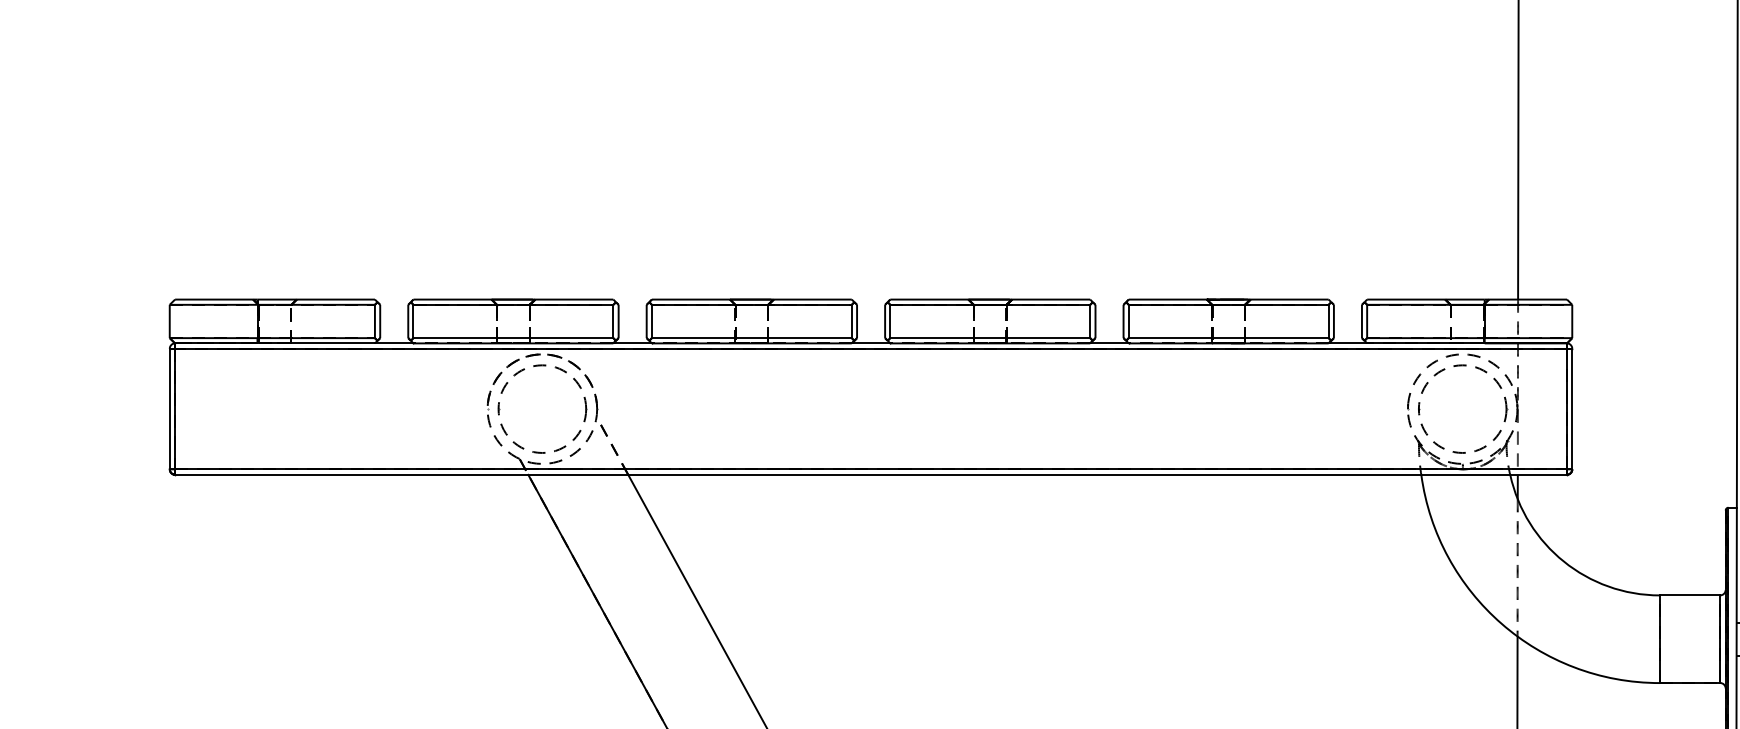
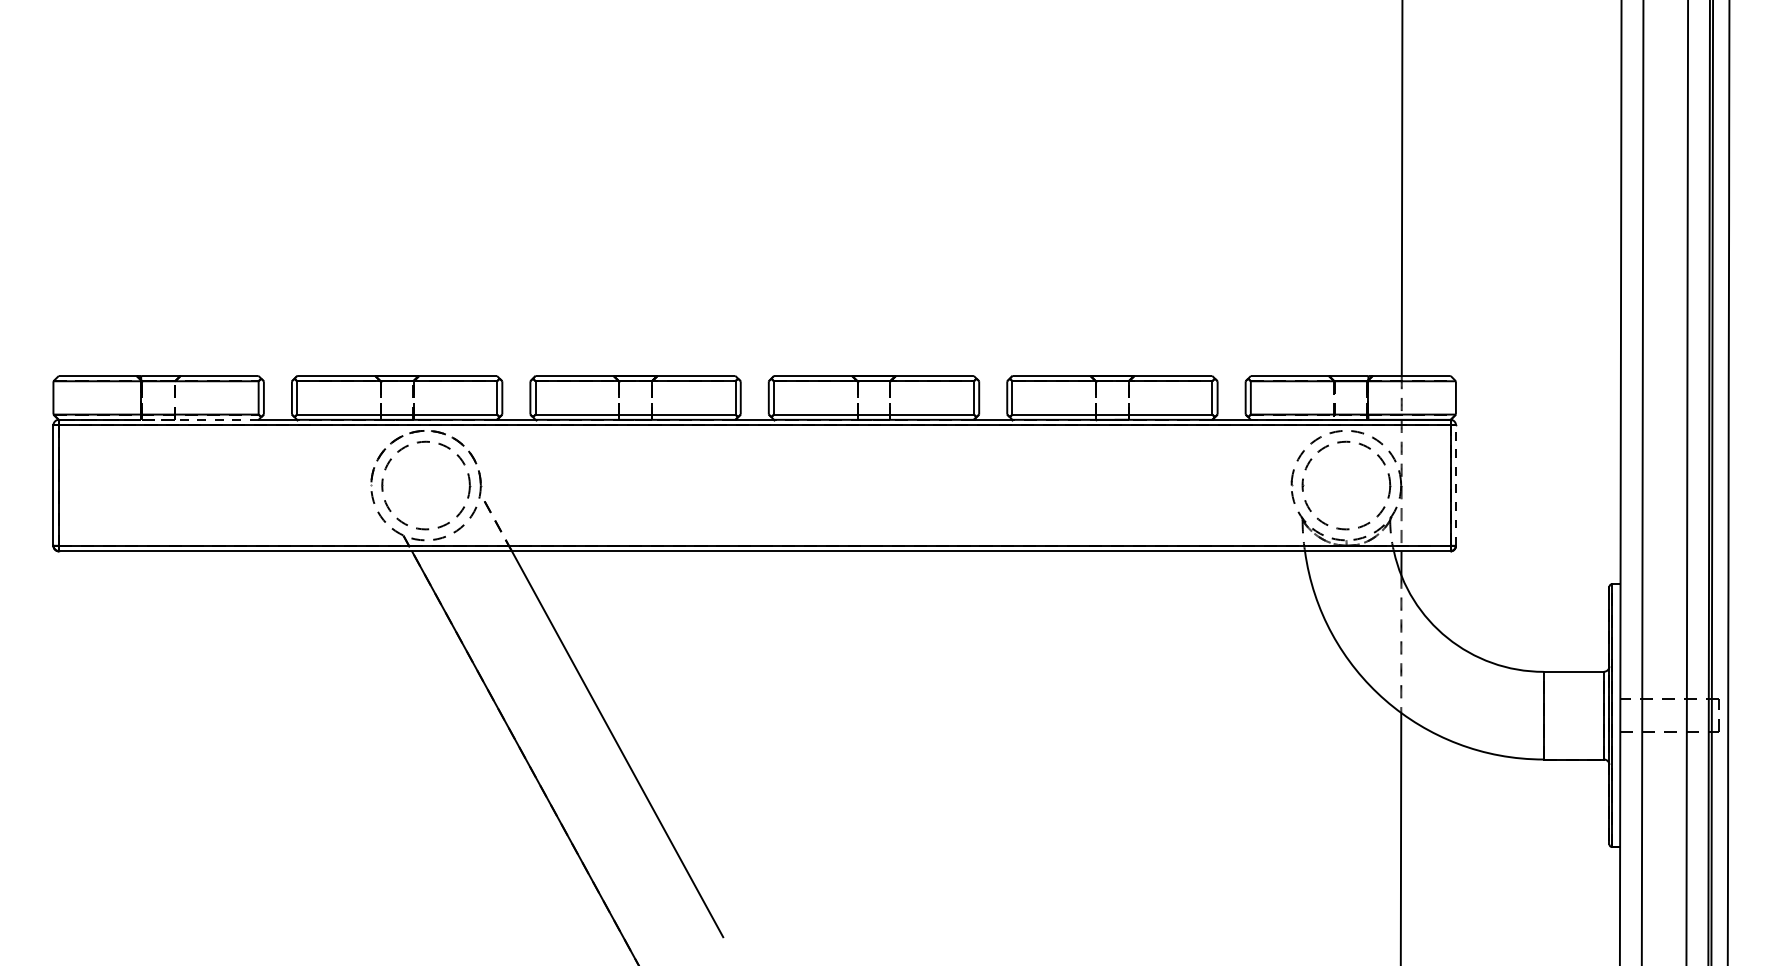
line: (315, 343) -> (199, 419), solid -> dashed
line: (1571, 409) -> (1455, 485), solid -> dashed

